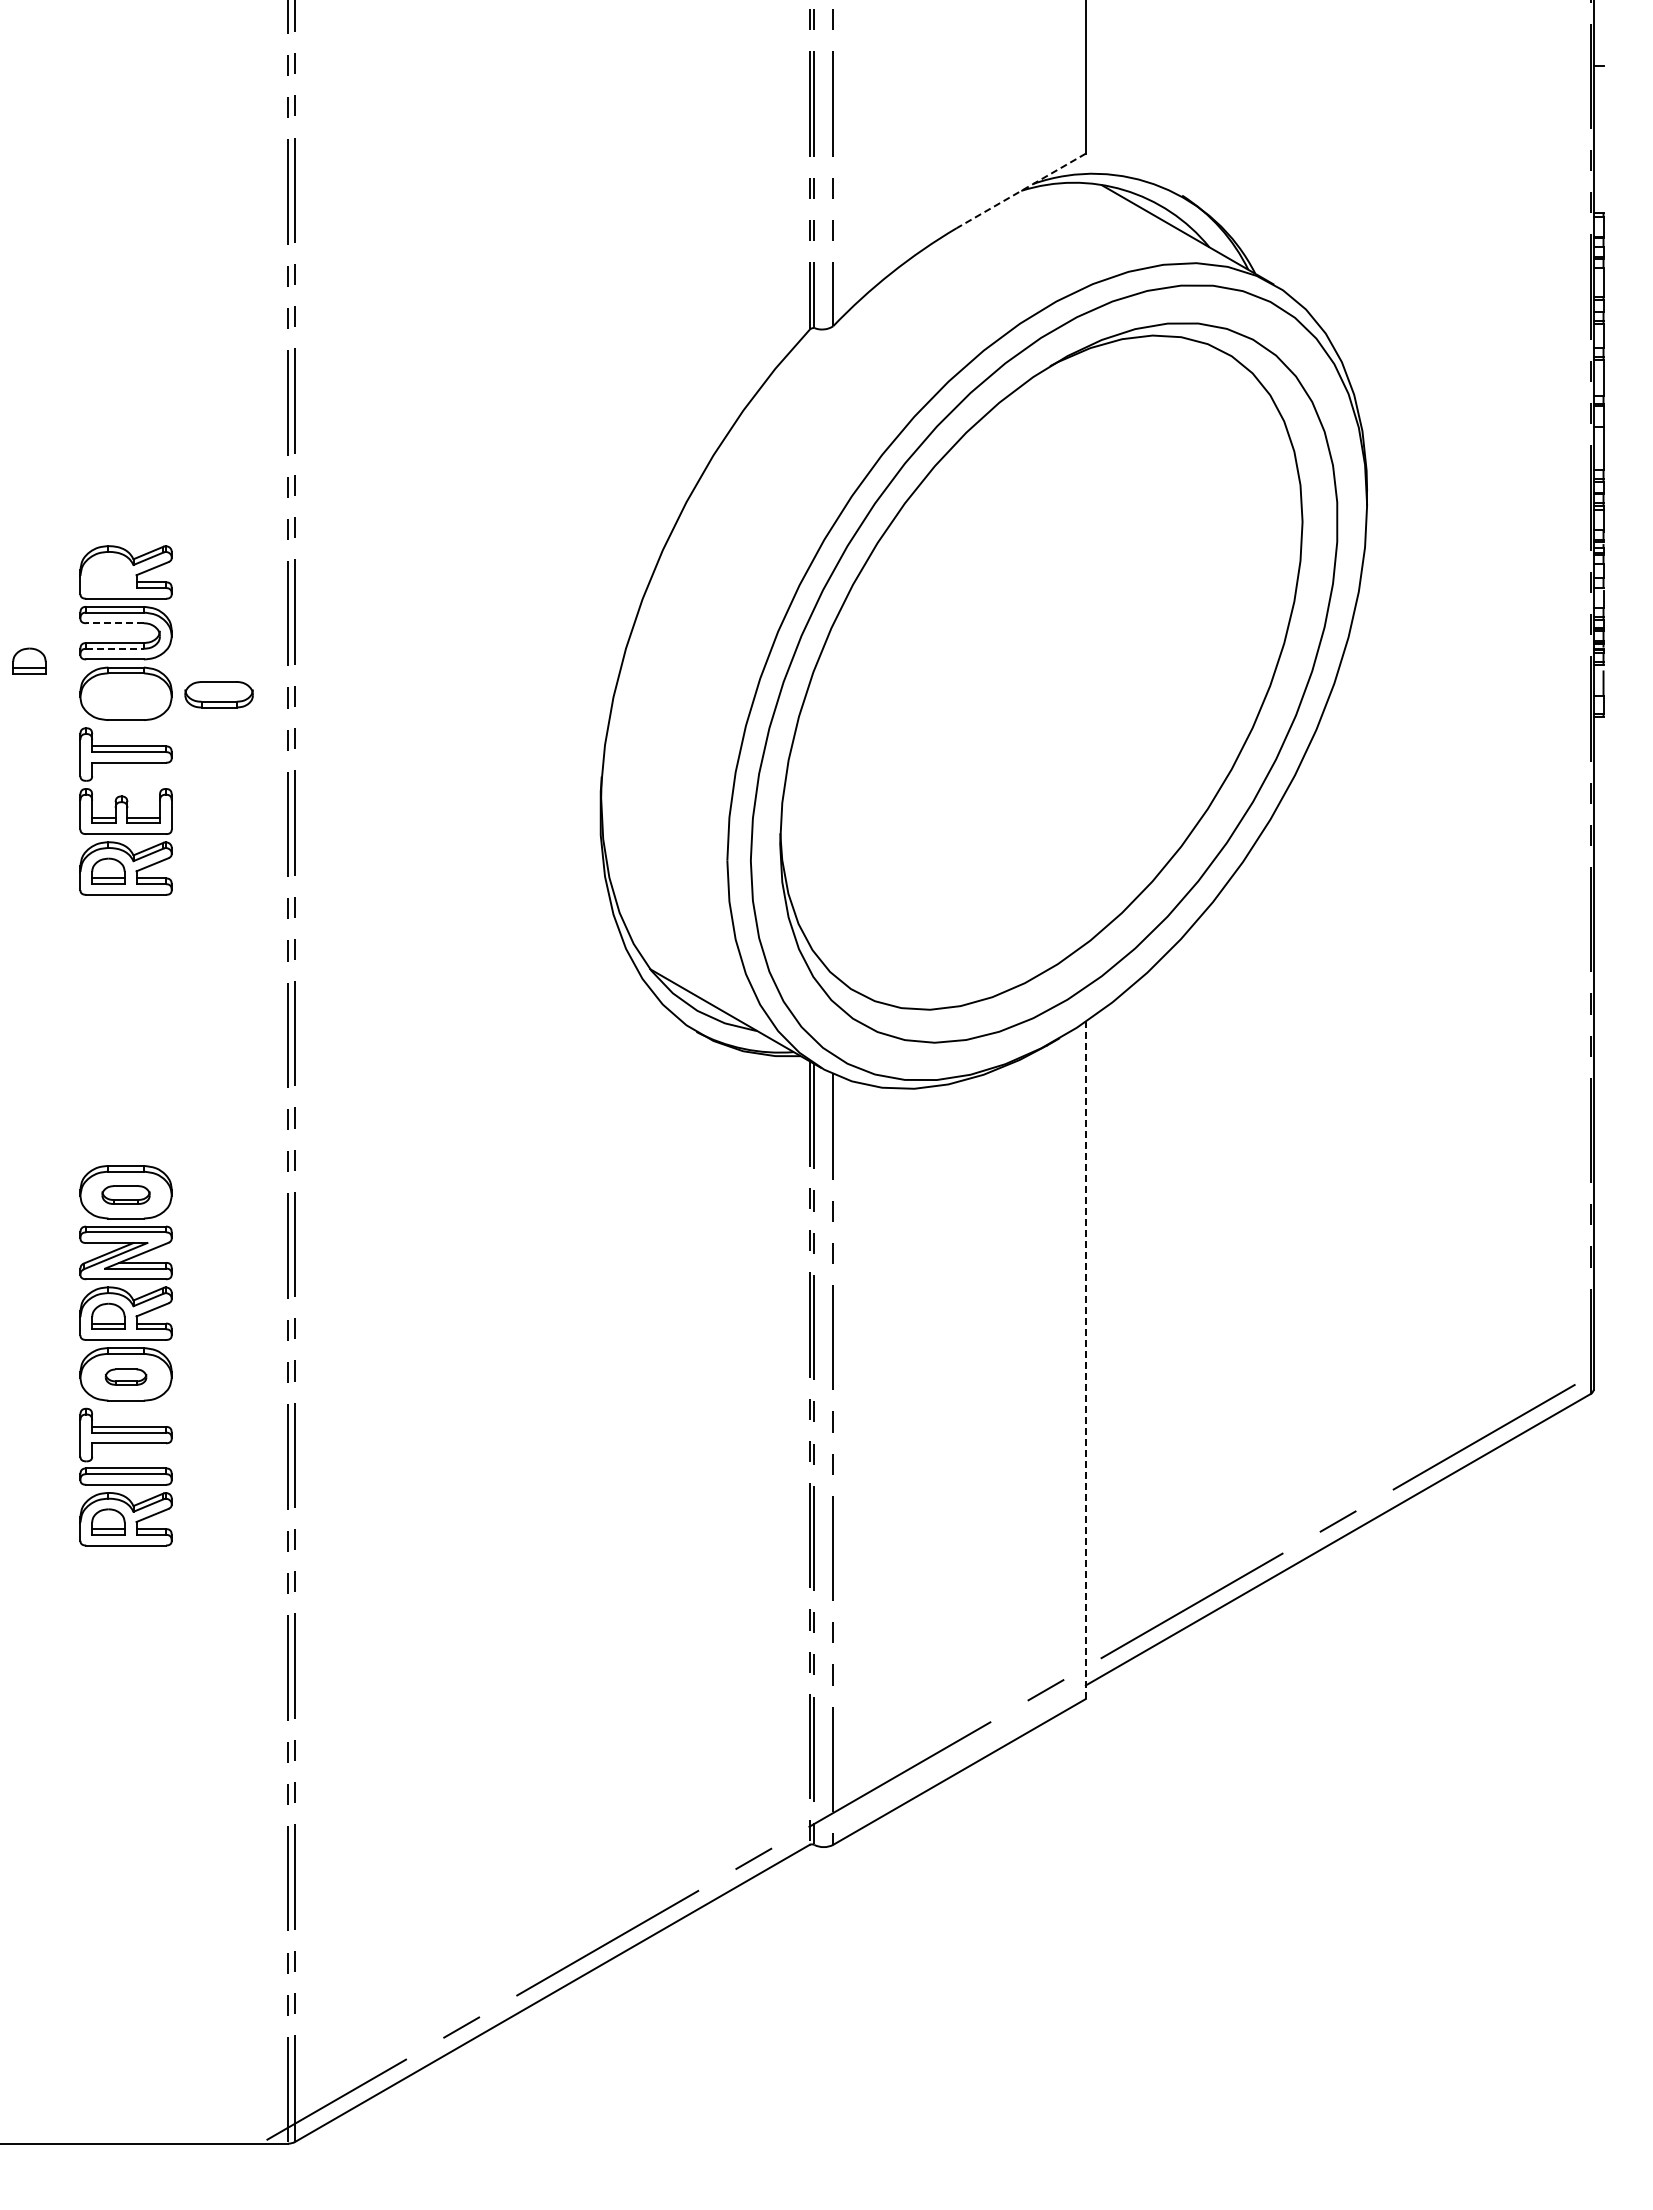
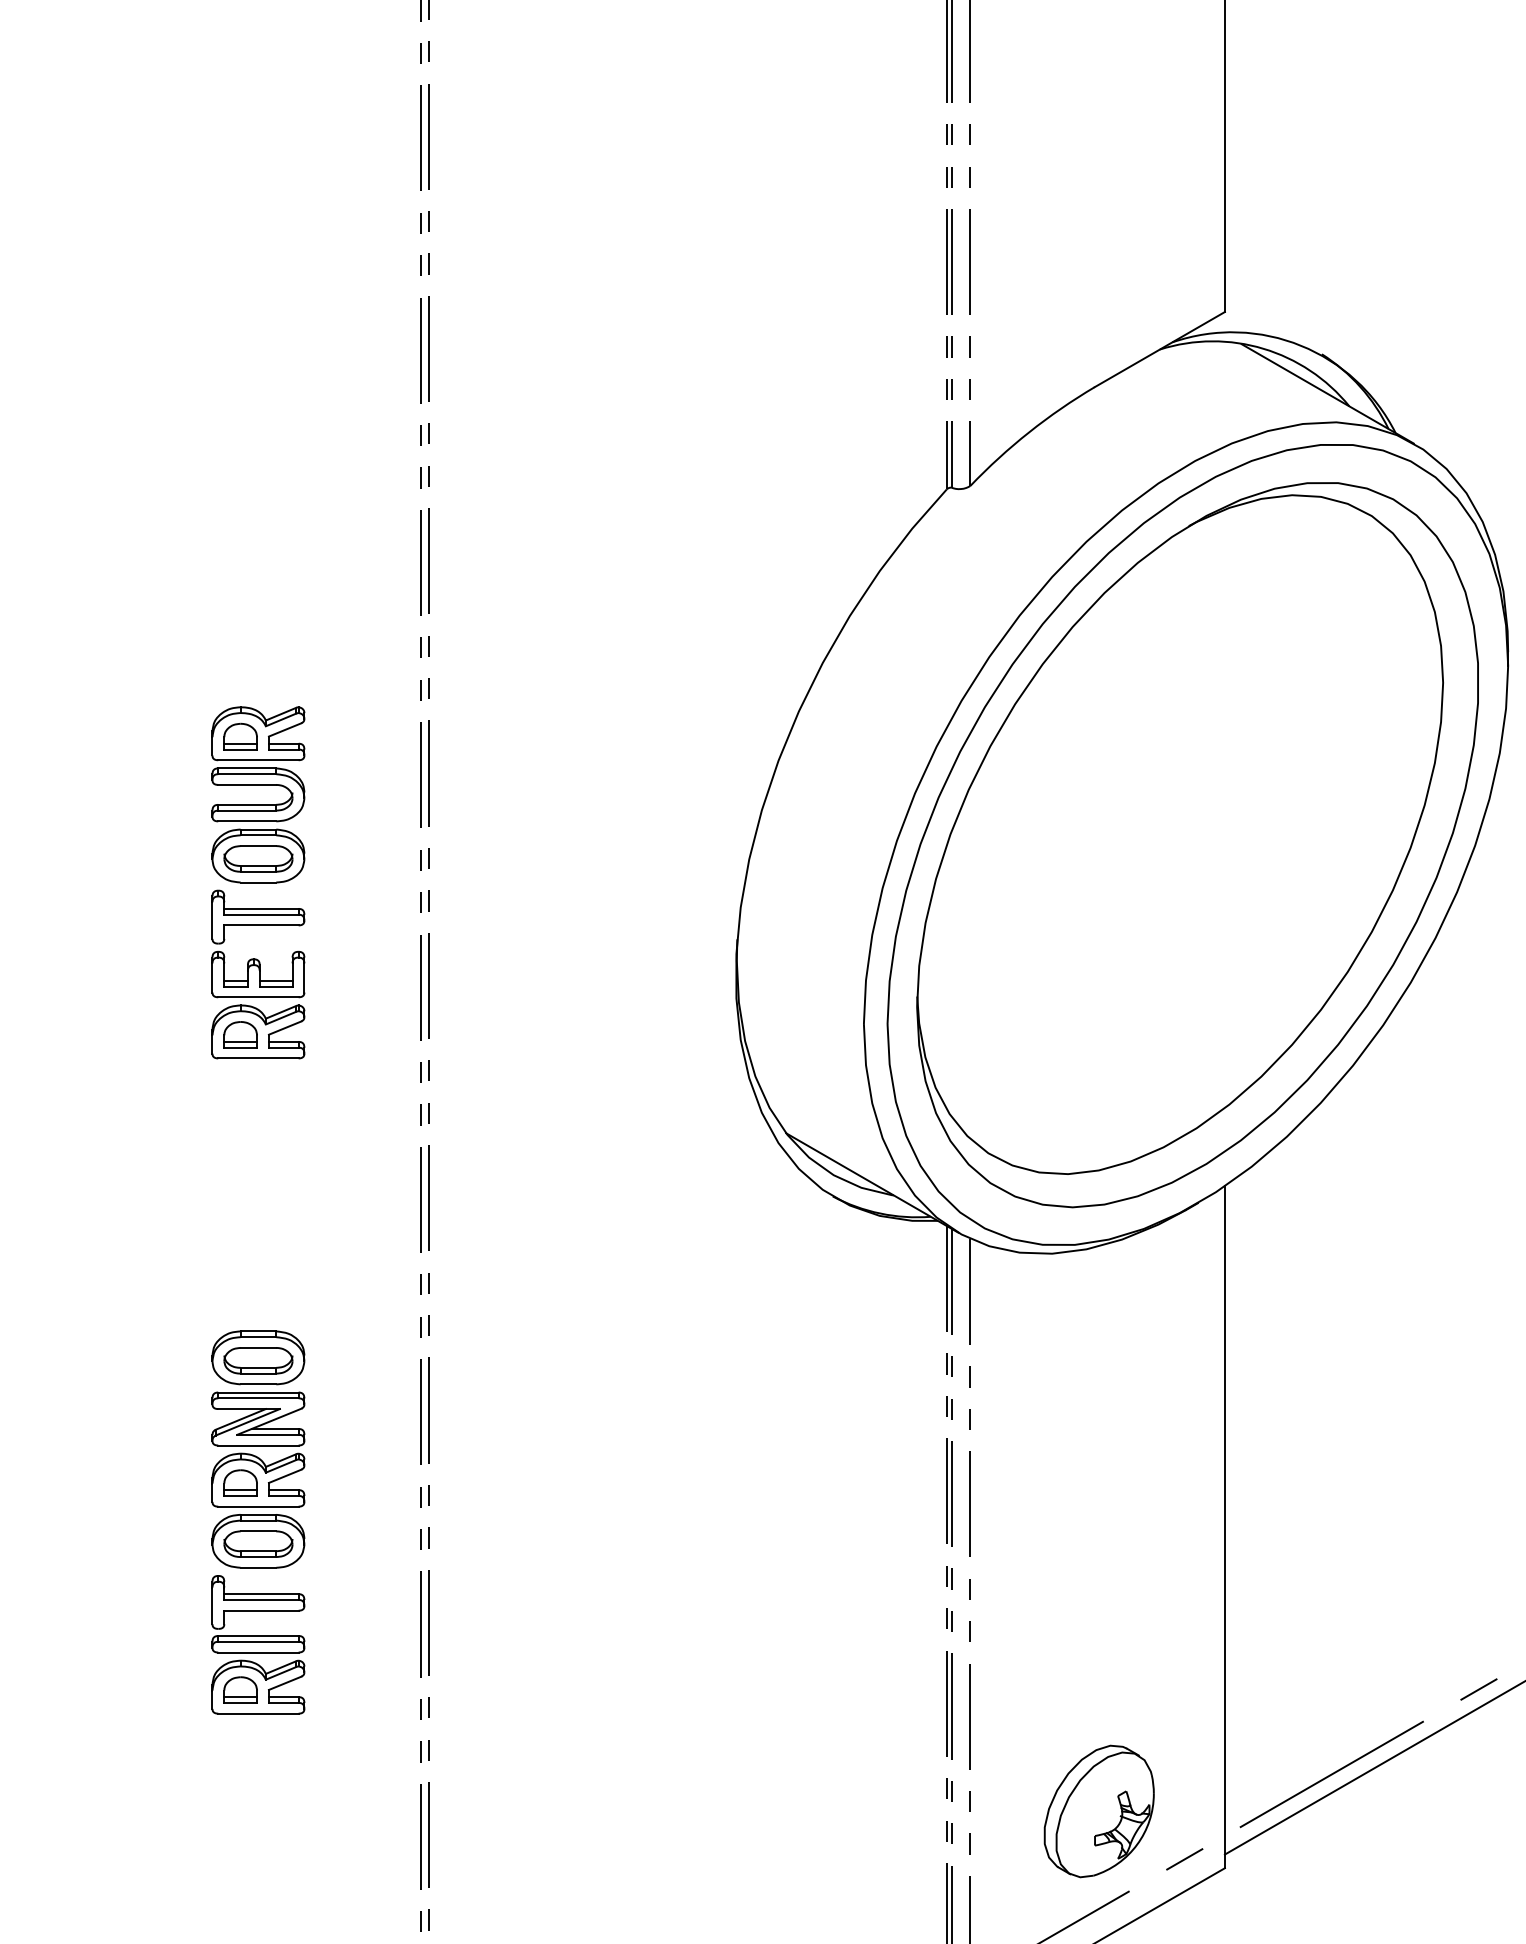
line: (1021, 190) -> (1160, 349), dashed -> solid
line: (114, 623) -> (246, 785), dashed -> solid
line: (114, 648) -> (246, 810), dashed -> solid
part: (29, 660) -> (240, 735), moved
part: (218, 694) -> (257, 858), moved
part: (125, 1194) -> (257, 1360), size x1.43
line: (1085, 1360) -> (1224, 1527), dashed -> solid
part: (125, 1376) -> (257, 1543), size x1.67
part: (961, 1642) -> (1099, 1811), added

